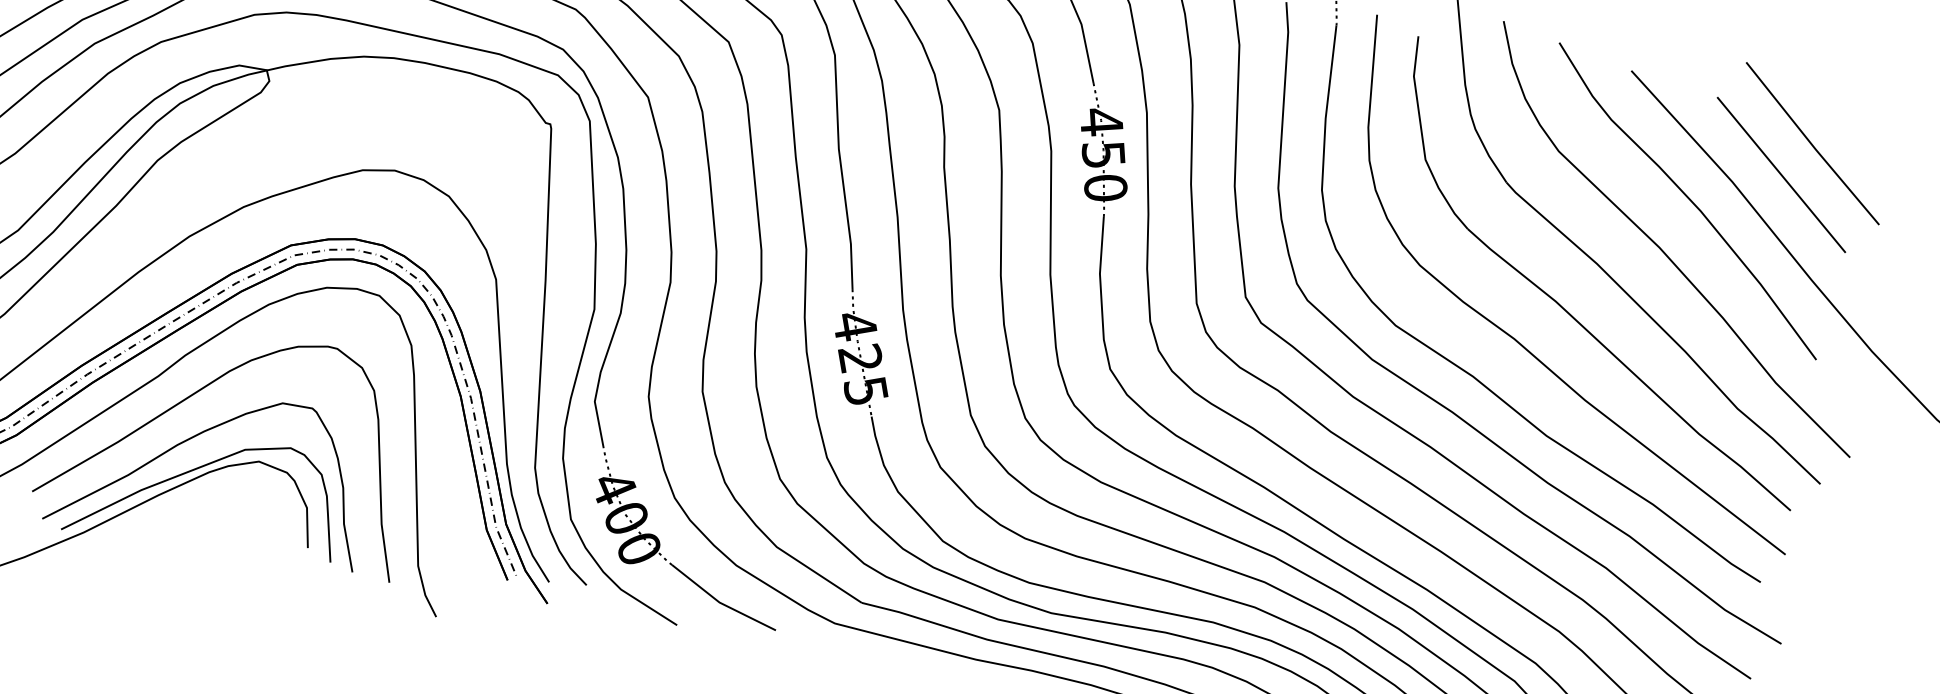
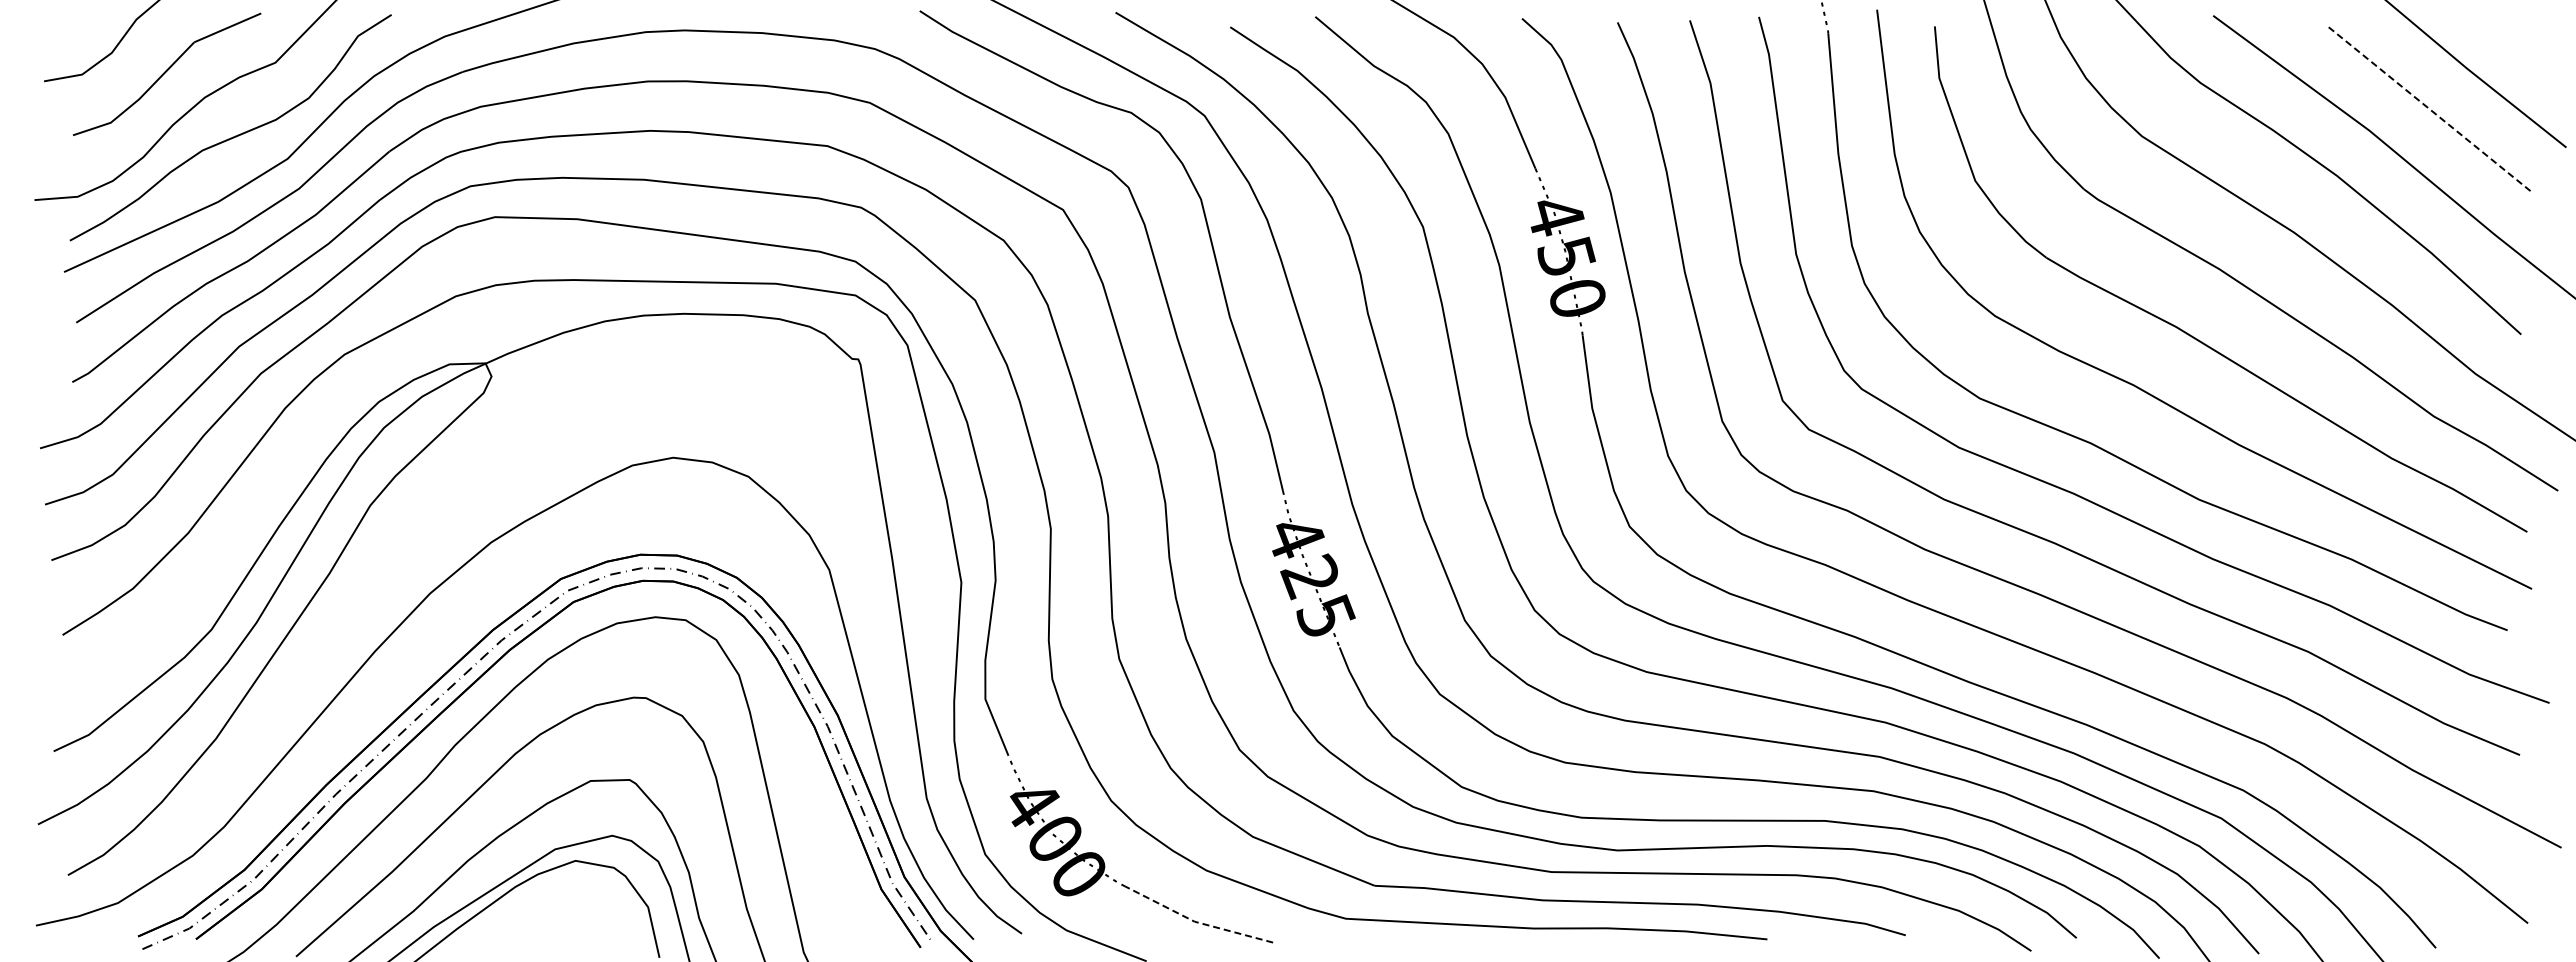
line: (1781, 175) -> (2430, 109), solid -> dashed
line: (720, 602) -> (1195, 921), solid -> dashed

